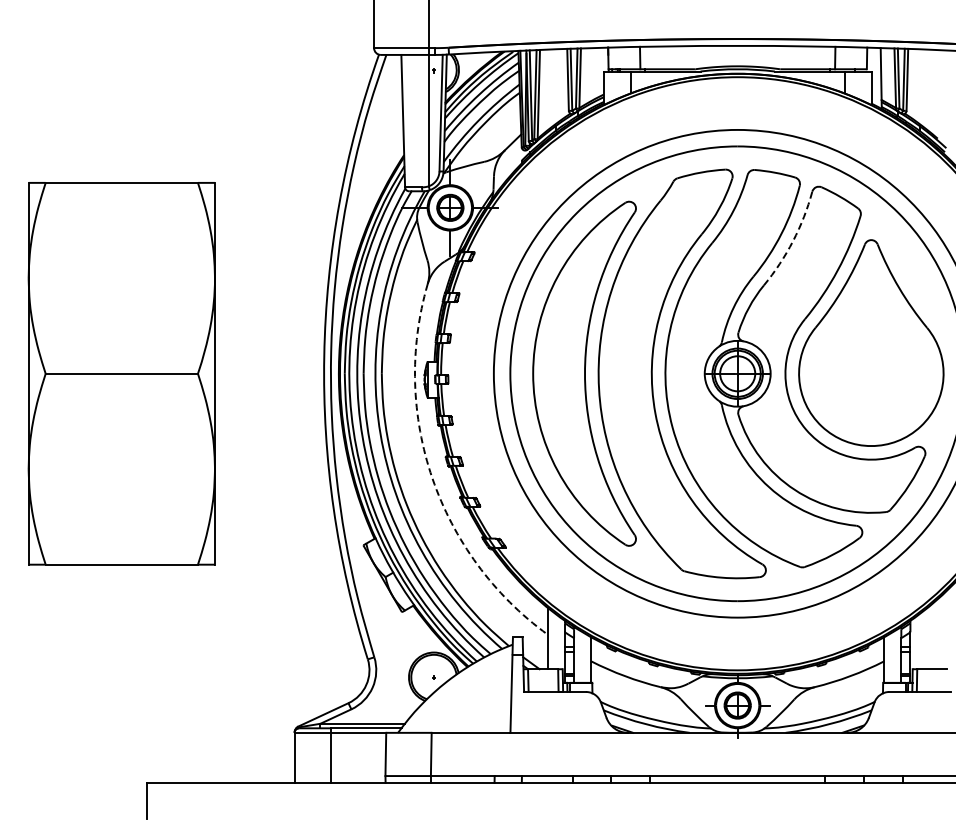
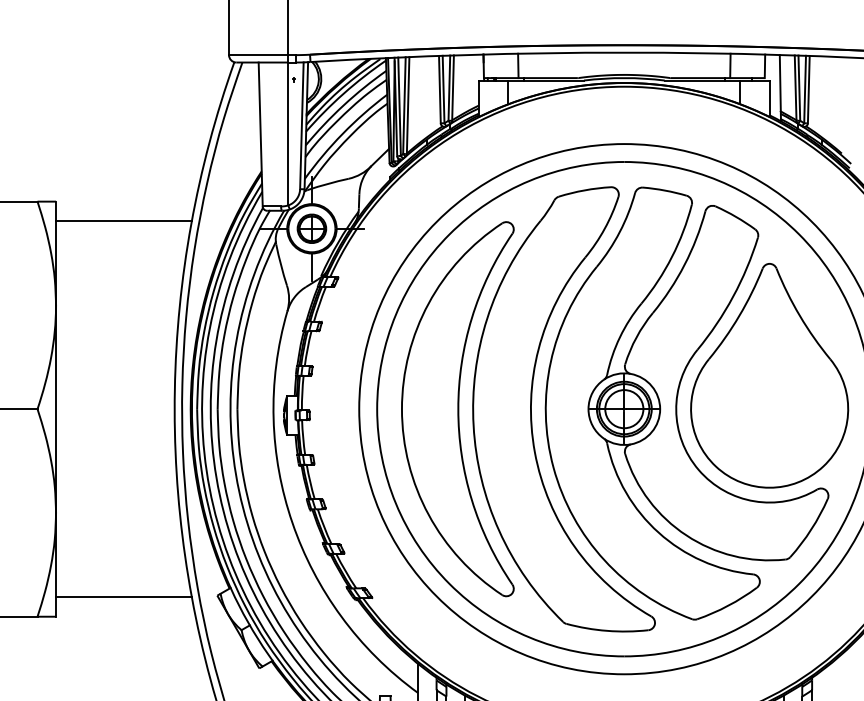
line: (277, 200) -> (124, 220), added
arc: (793, 241) -> (685, 265), dashed -> solid
arc: (432, 478) -> (292, 523), dashed -> solid
line: (277, 546) -> (124, 596), added

